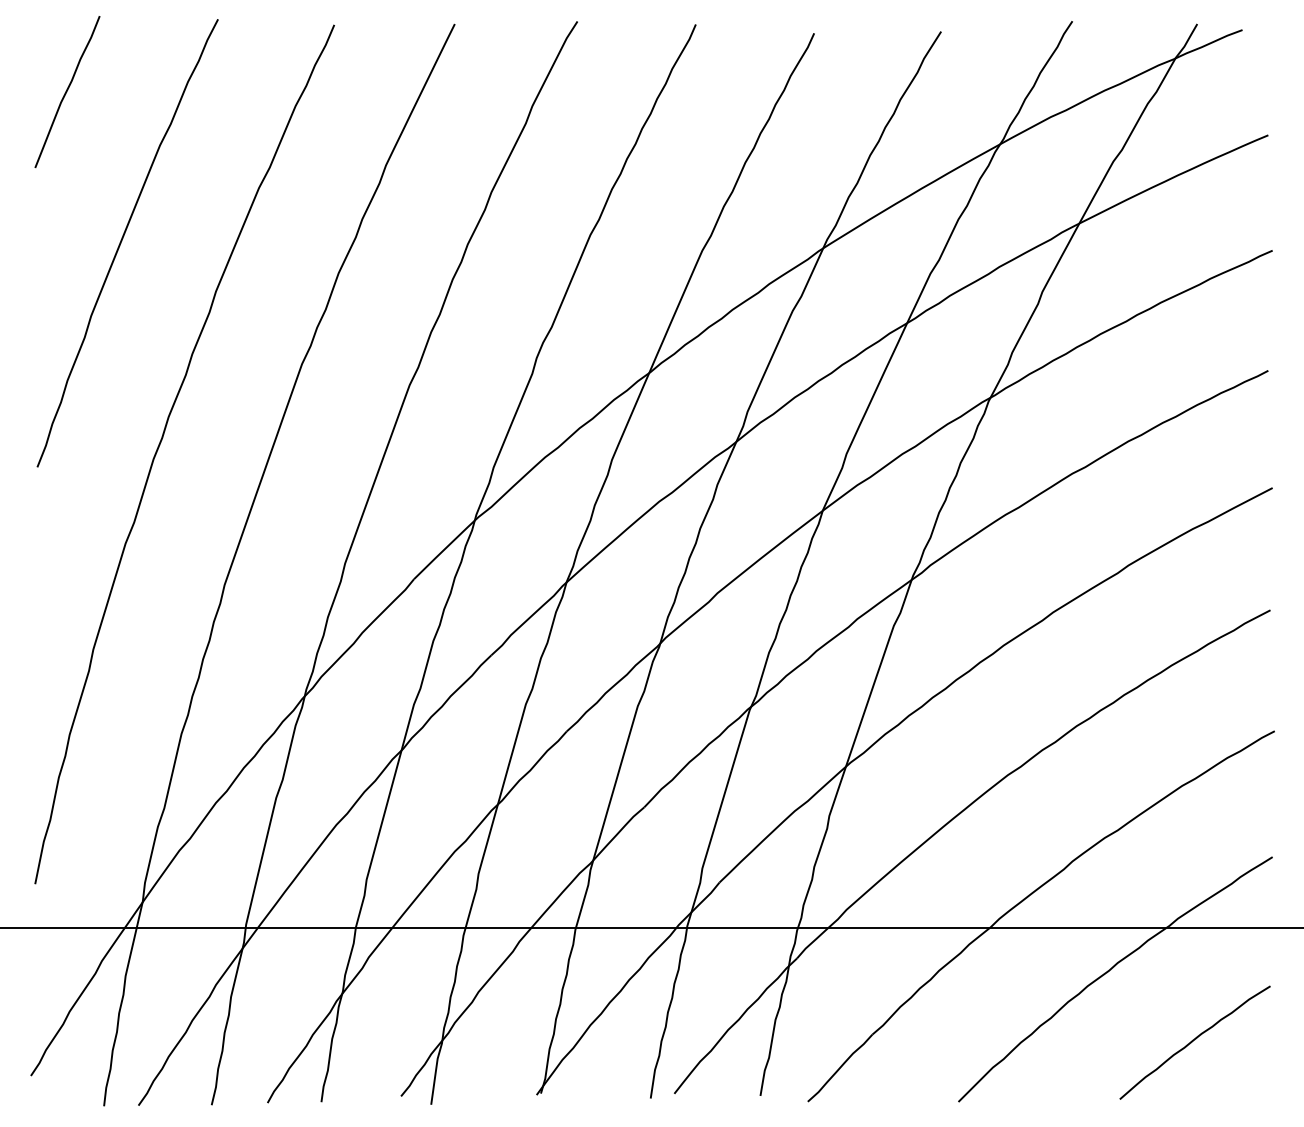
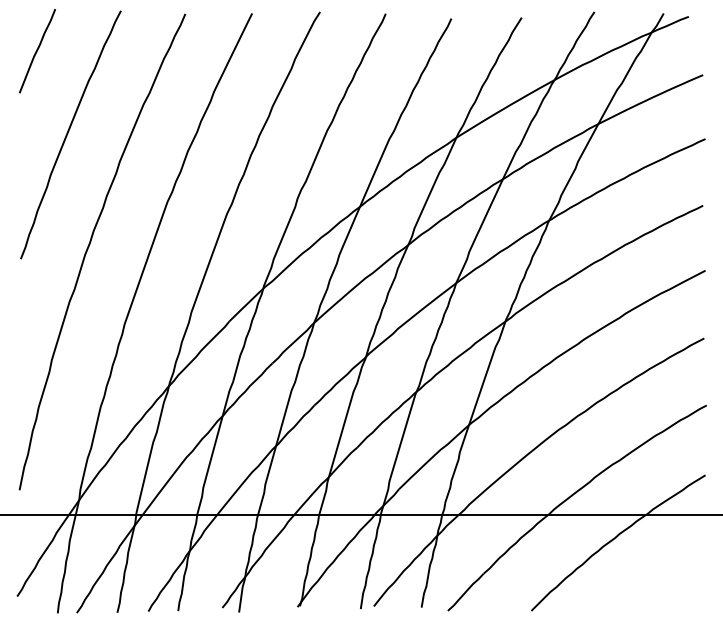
curve: (1195, 1041) -> (662, 577), removed

